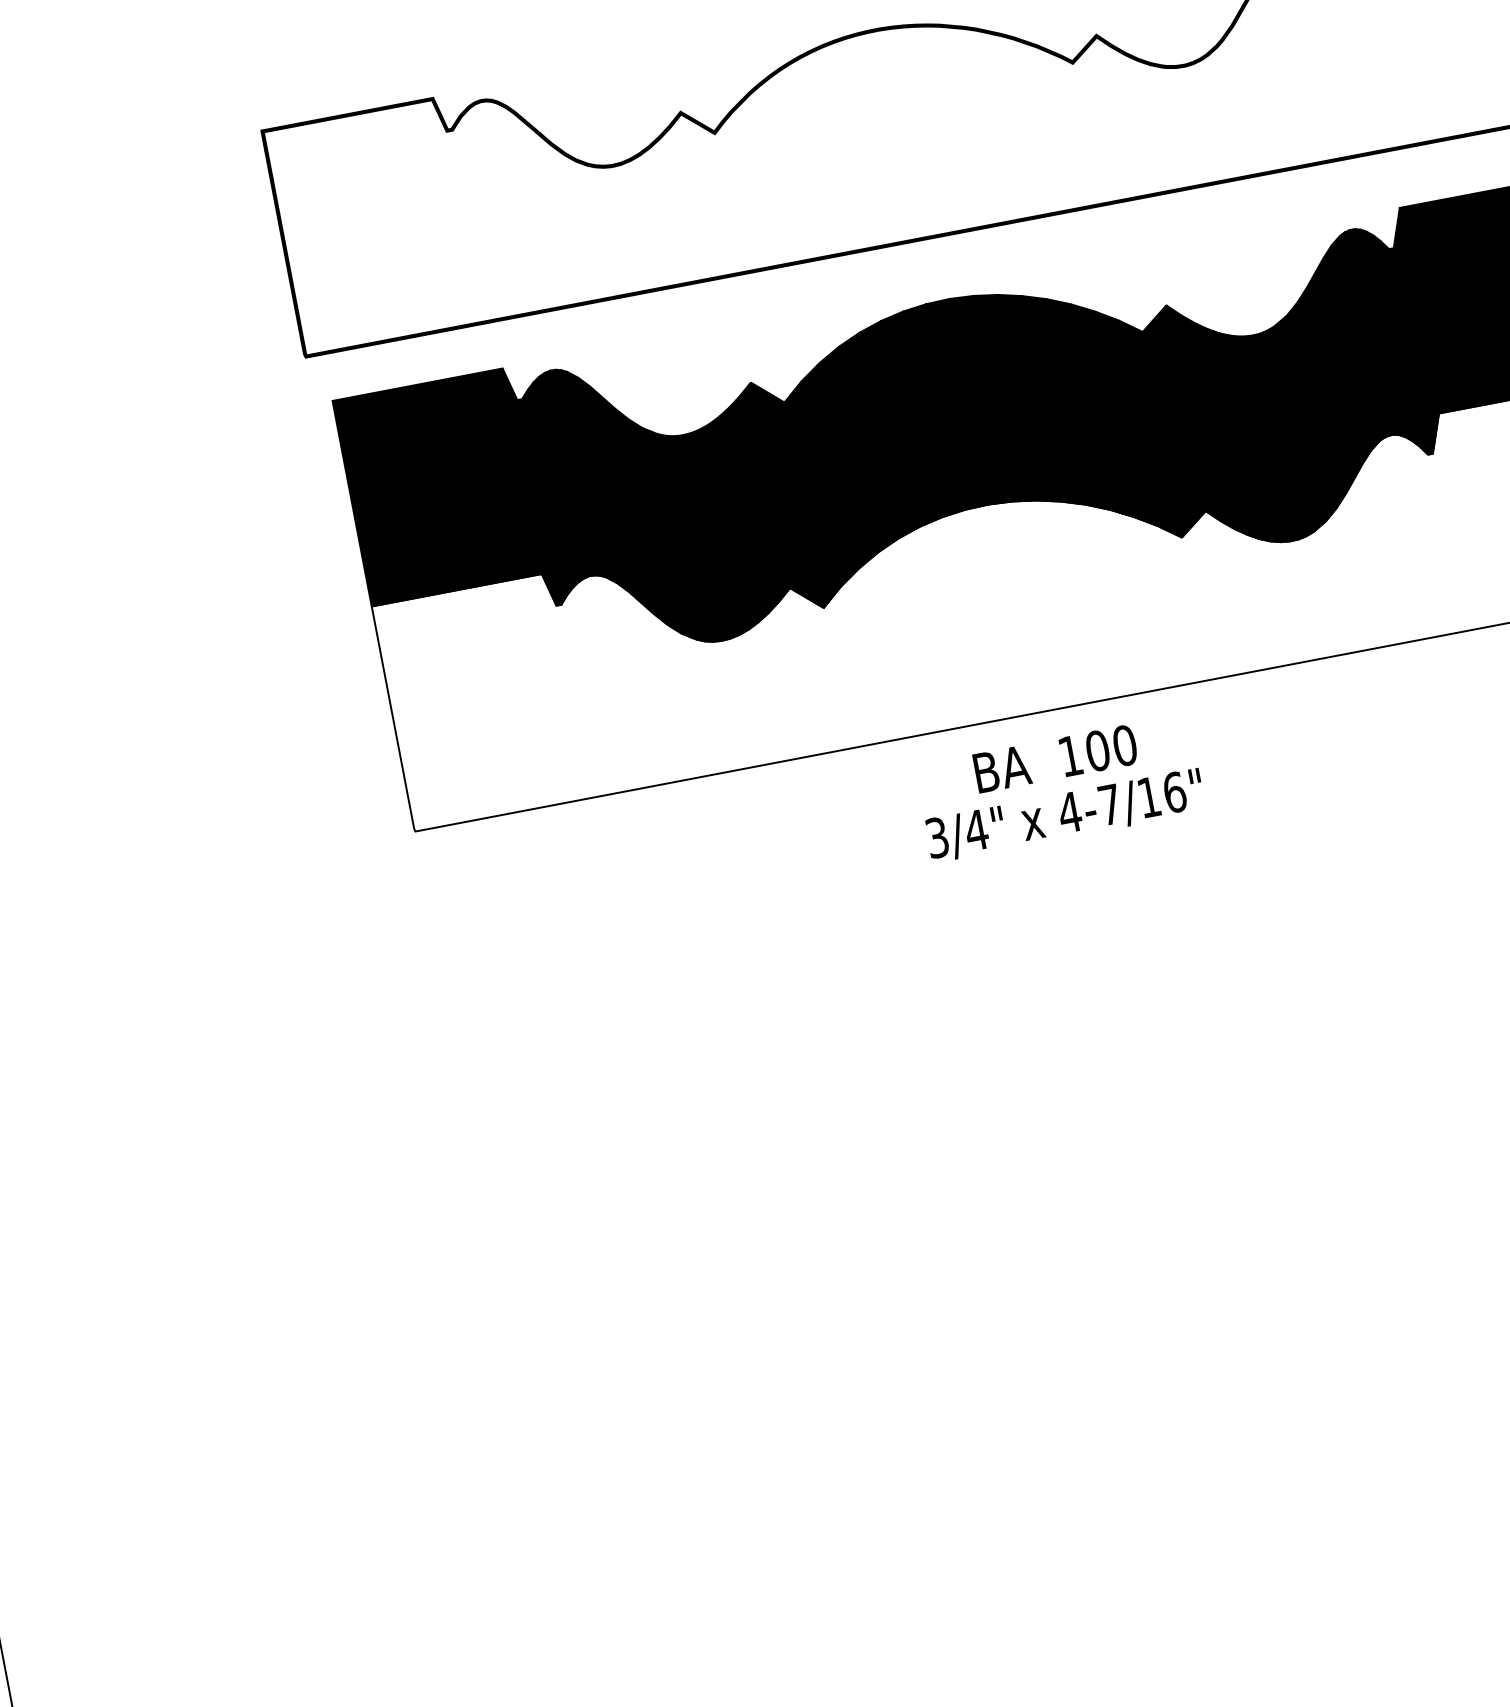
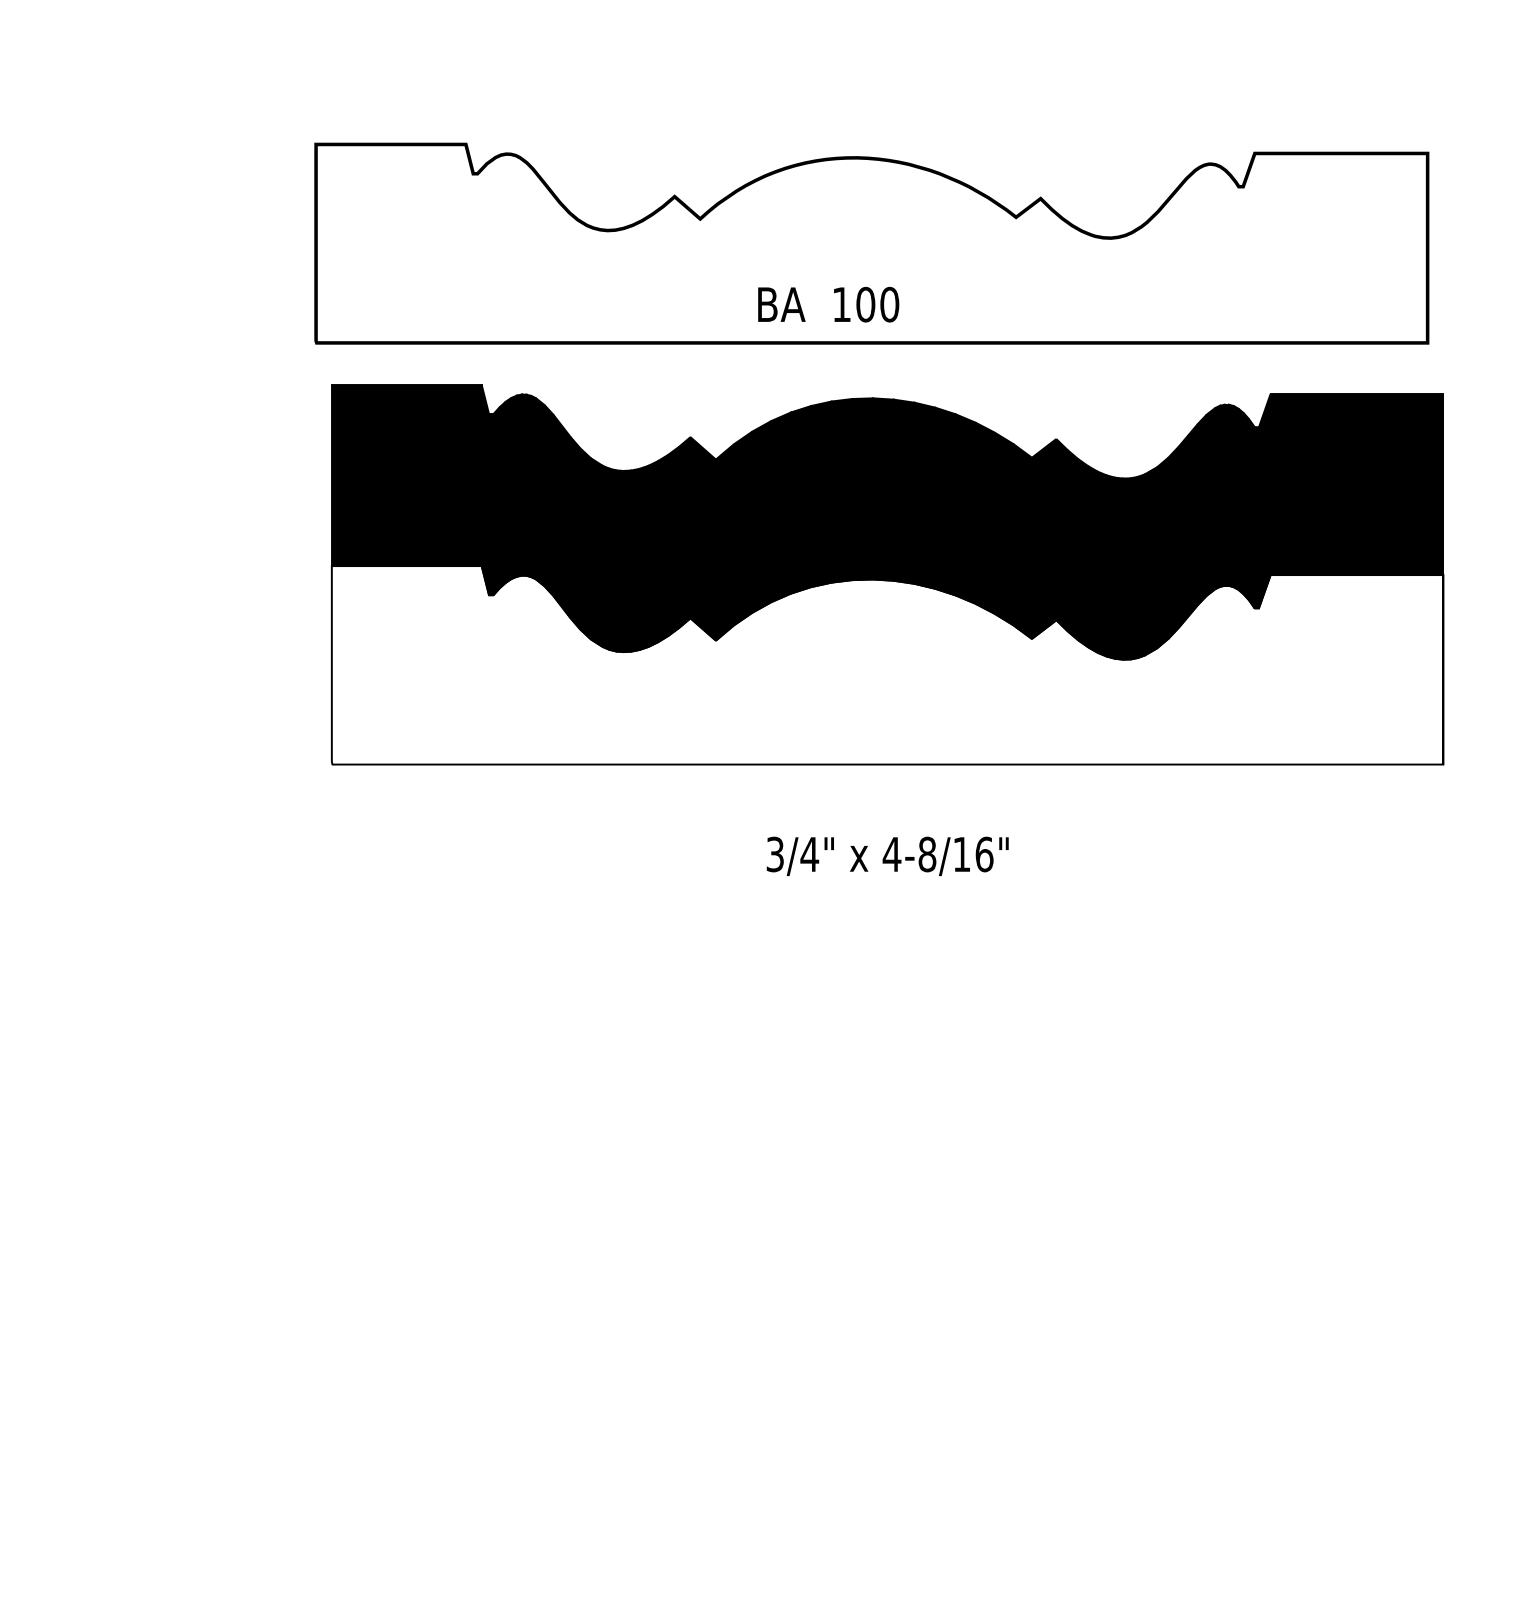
text: (1055, 758) -> (828, 304), moved
text: (1110, 804) -> (927, 854), 4-7/16" -> 4-8/16"

